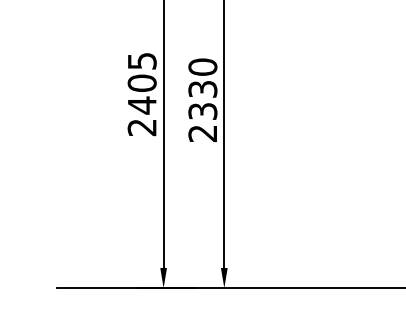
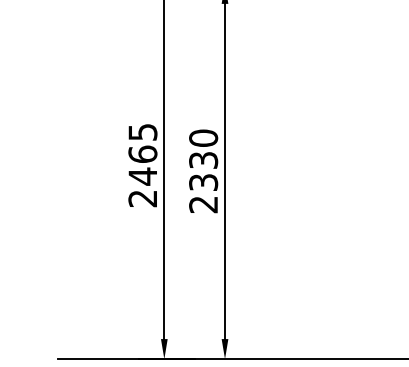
text: (141, 83) -> (142, 154), 2405 -> 2465

